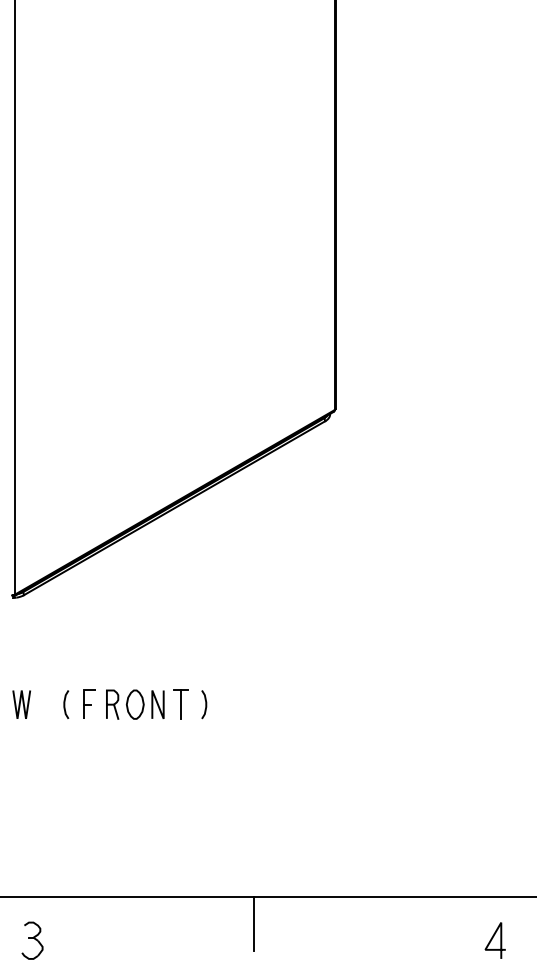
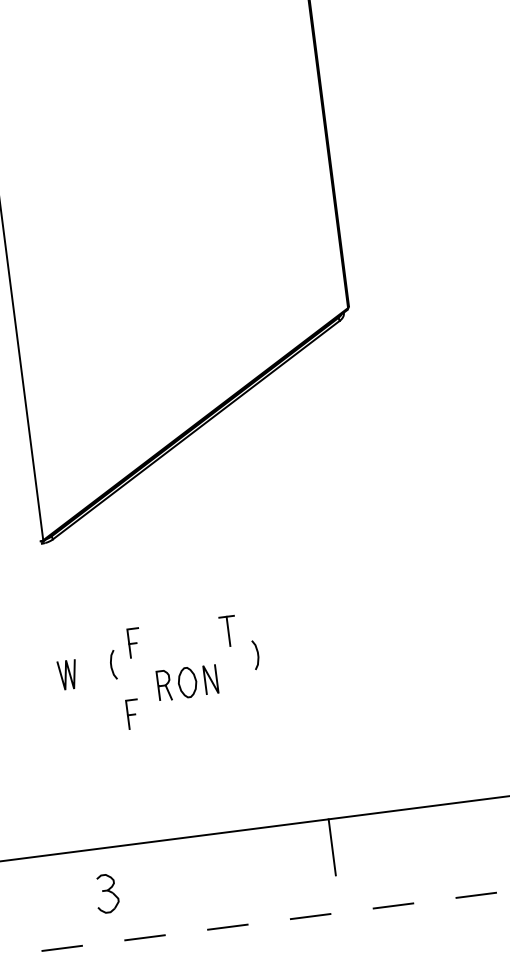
line: (20, 704) -> (66, 674), moved
curve: (65, 704) -> (112, 664), moved
part: (135, 704) -> (187, 682), moved
curve: (205, 704) -> (257, 654), moved
part: (79, 771) -> (133, 713), added

